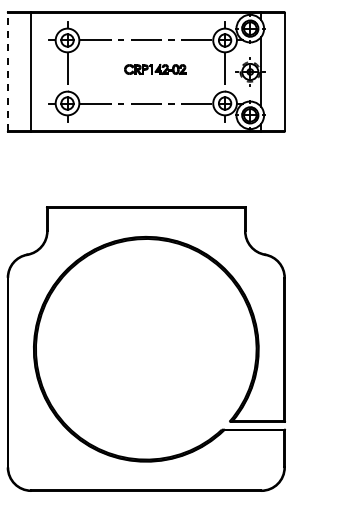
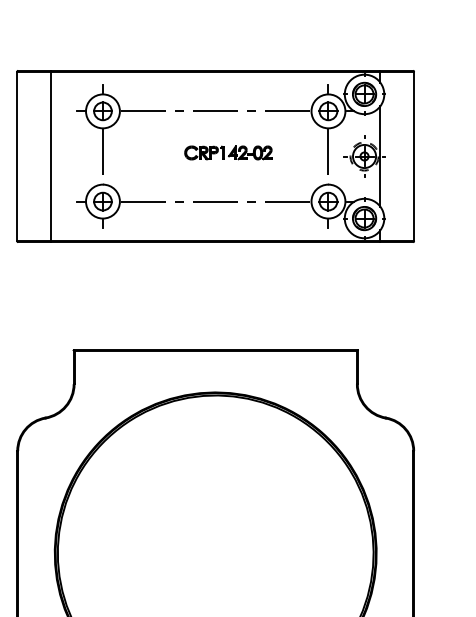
line: (7, 71) -> (17, 155), dashed -> solid

